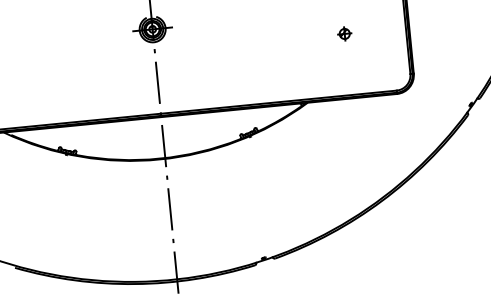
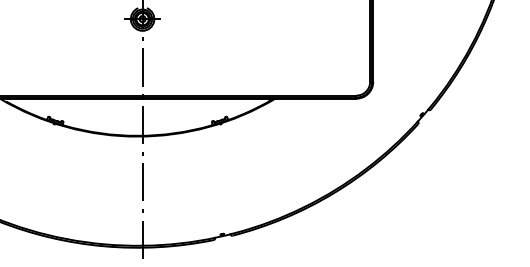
part: (344, 33) -> (314, 39), removed

